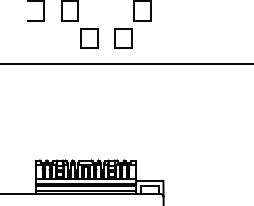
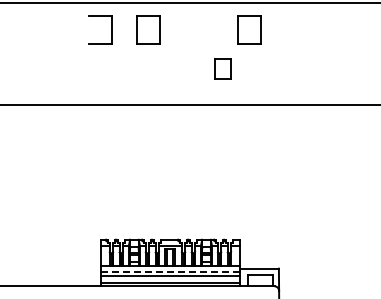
part: (88, 38) -> (174, 68), removed
part: (123, 38) -> (222, 68), size x0.7
line: (85, 183) -> (169, 271), solid -> dashed

